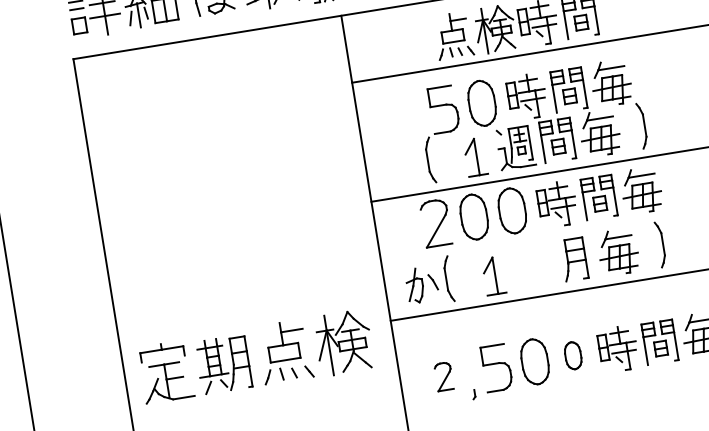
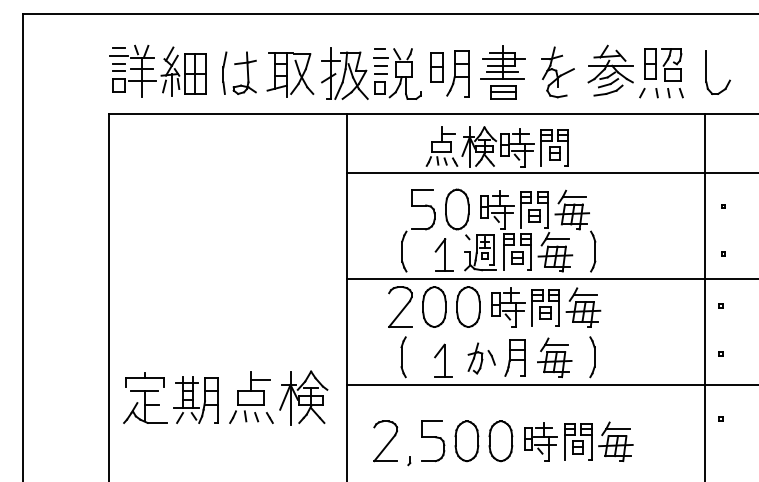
part: (421, 284) -> (481, 358), moved
part: (572, 356) -> (500, 441), size x1.67
part: (443, 376) -> (385, 441), size x1.67

